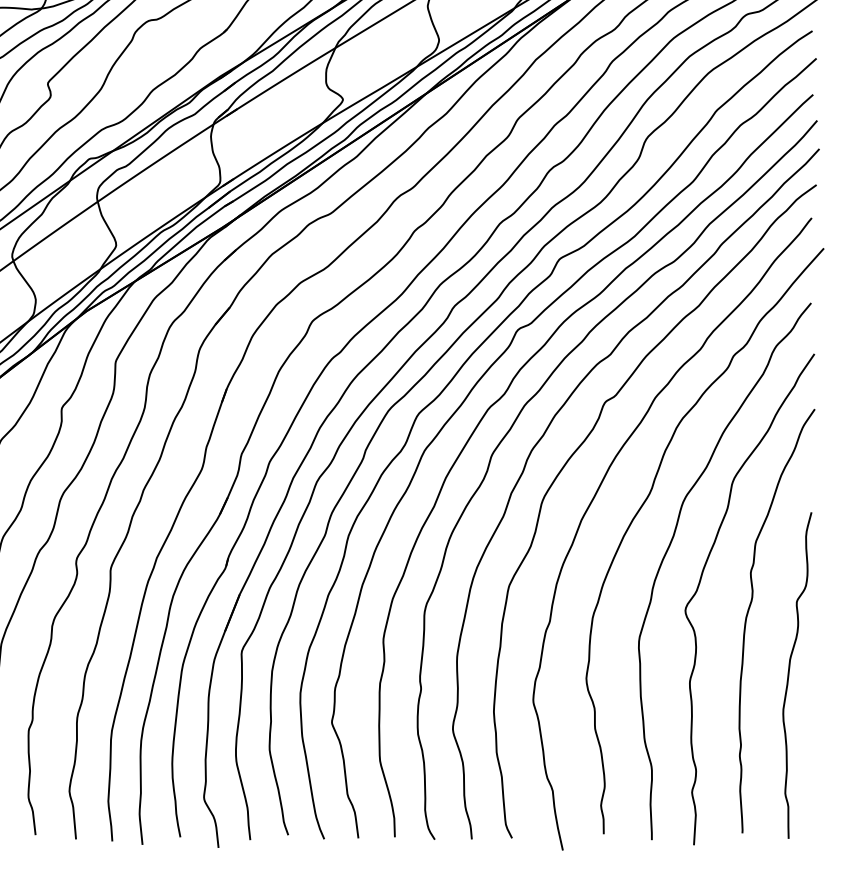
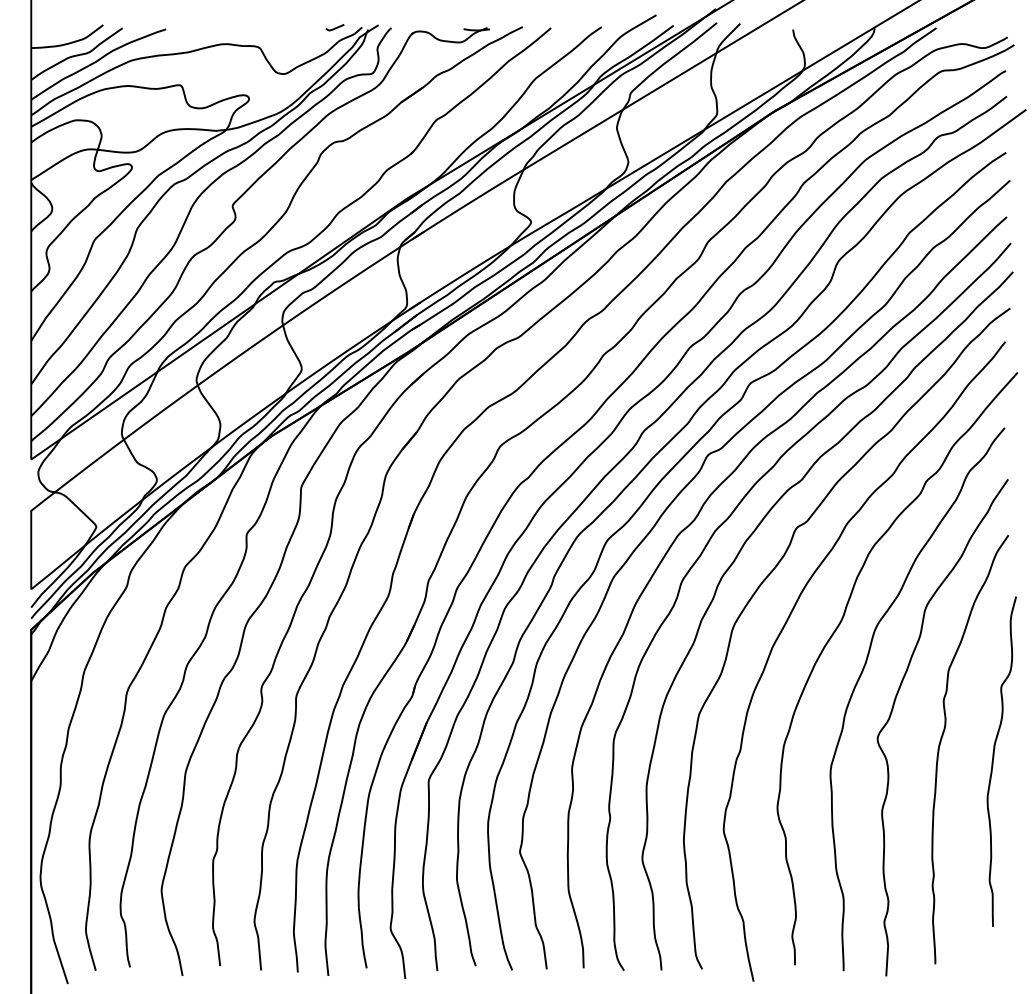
curve: (789, 675) -> (993, 761), moved

